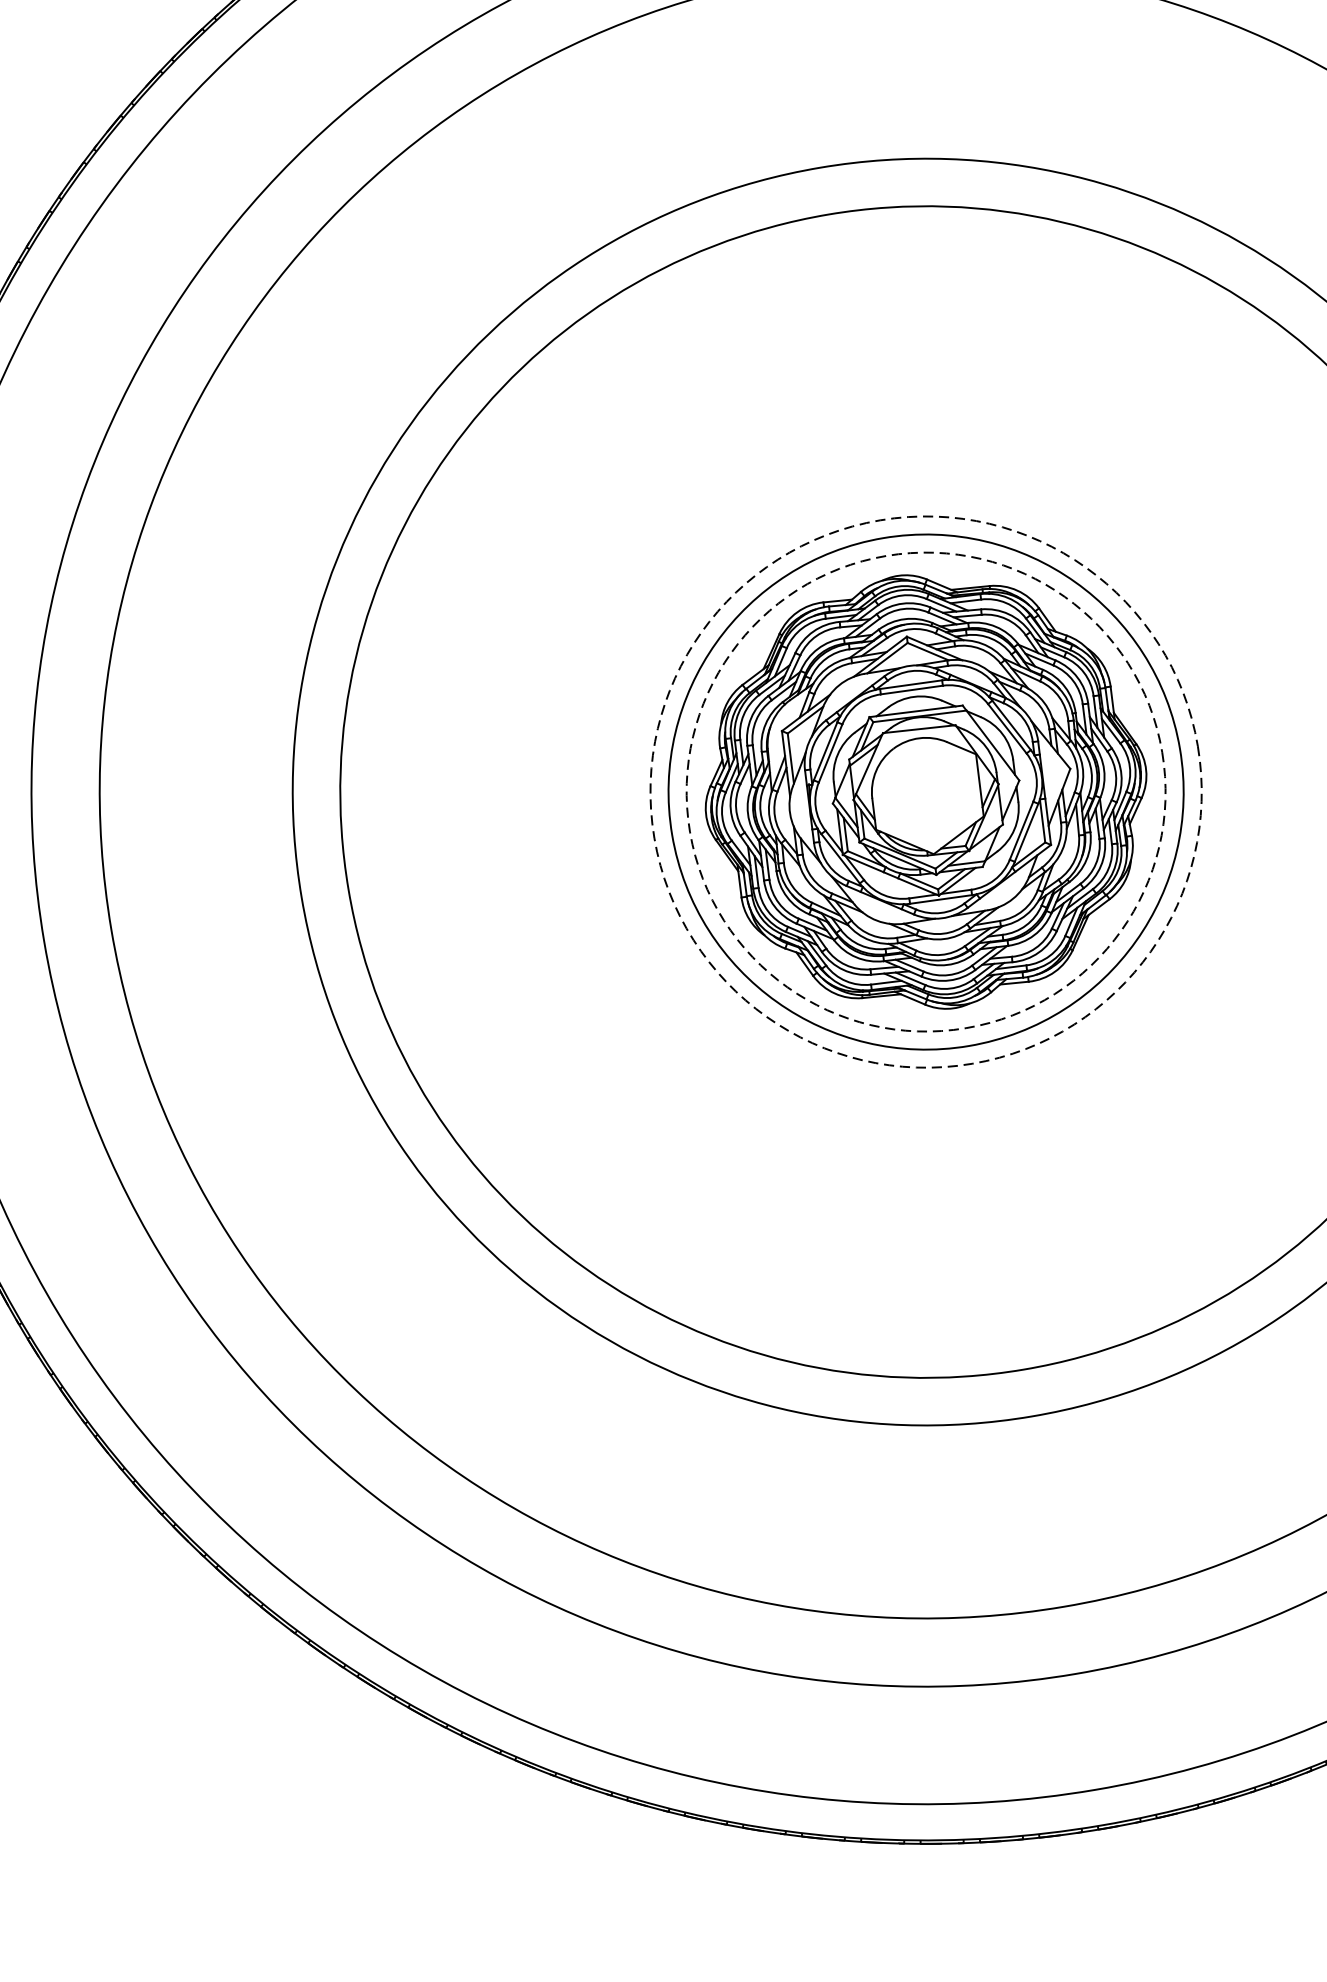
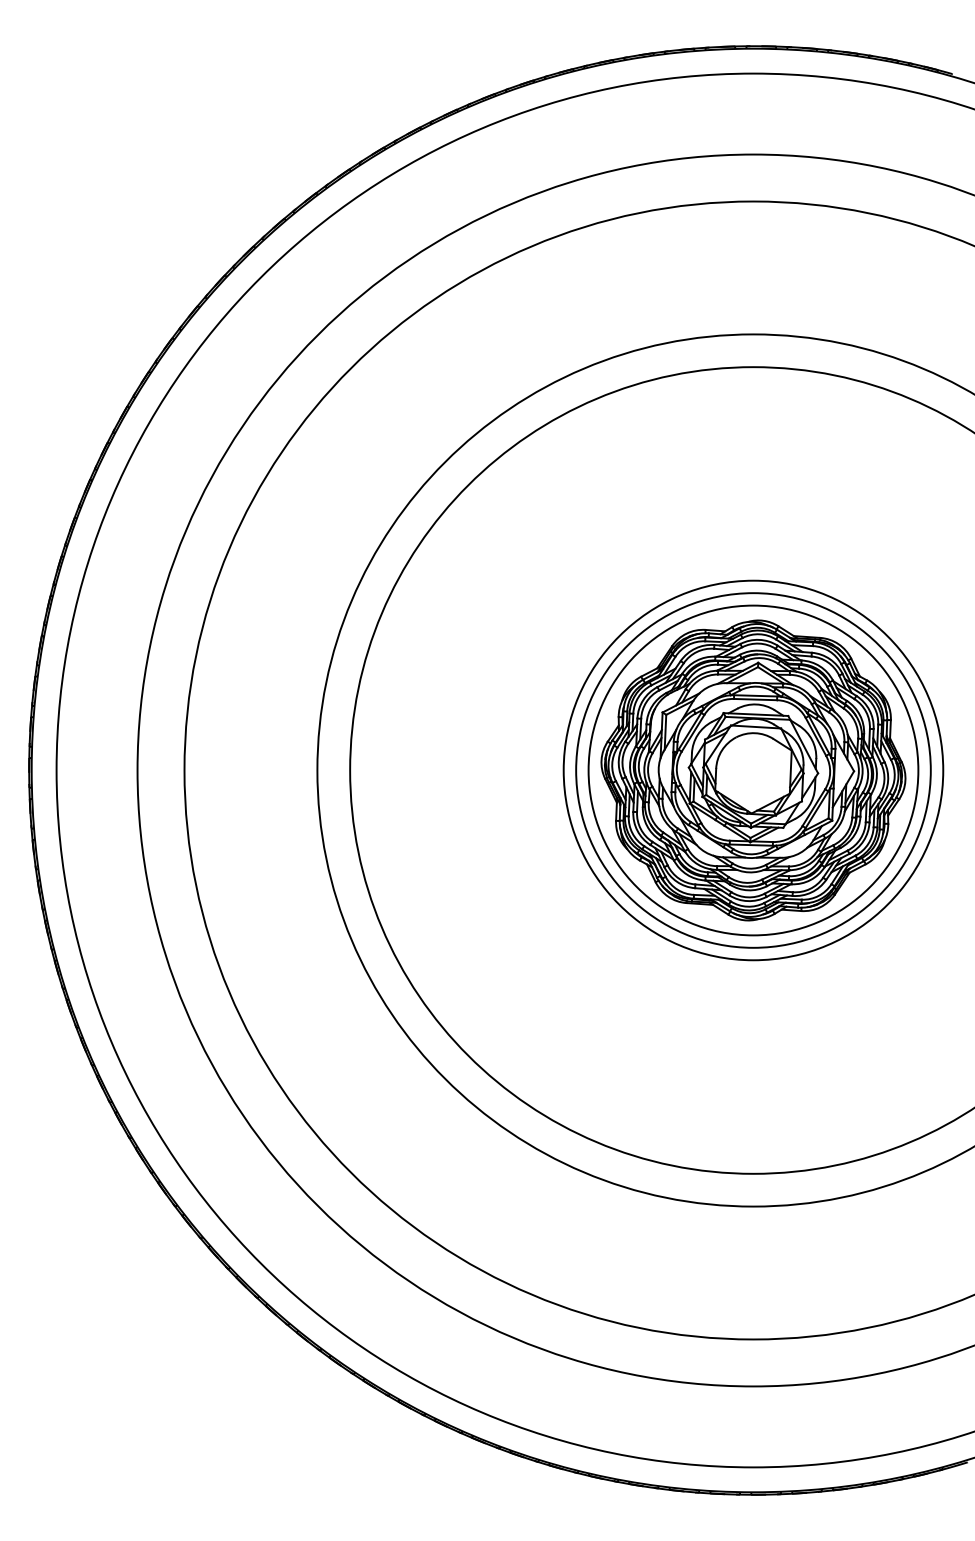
circle: (926, 792) -> (753, 770), dashed -> solid
circle: (926, 792) -> (753, 770), dashed -> solid

